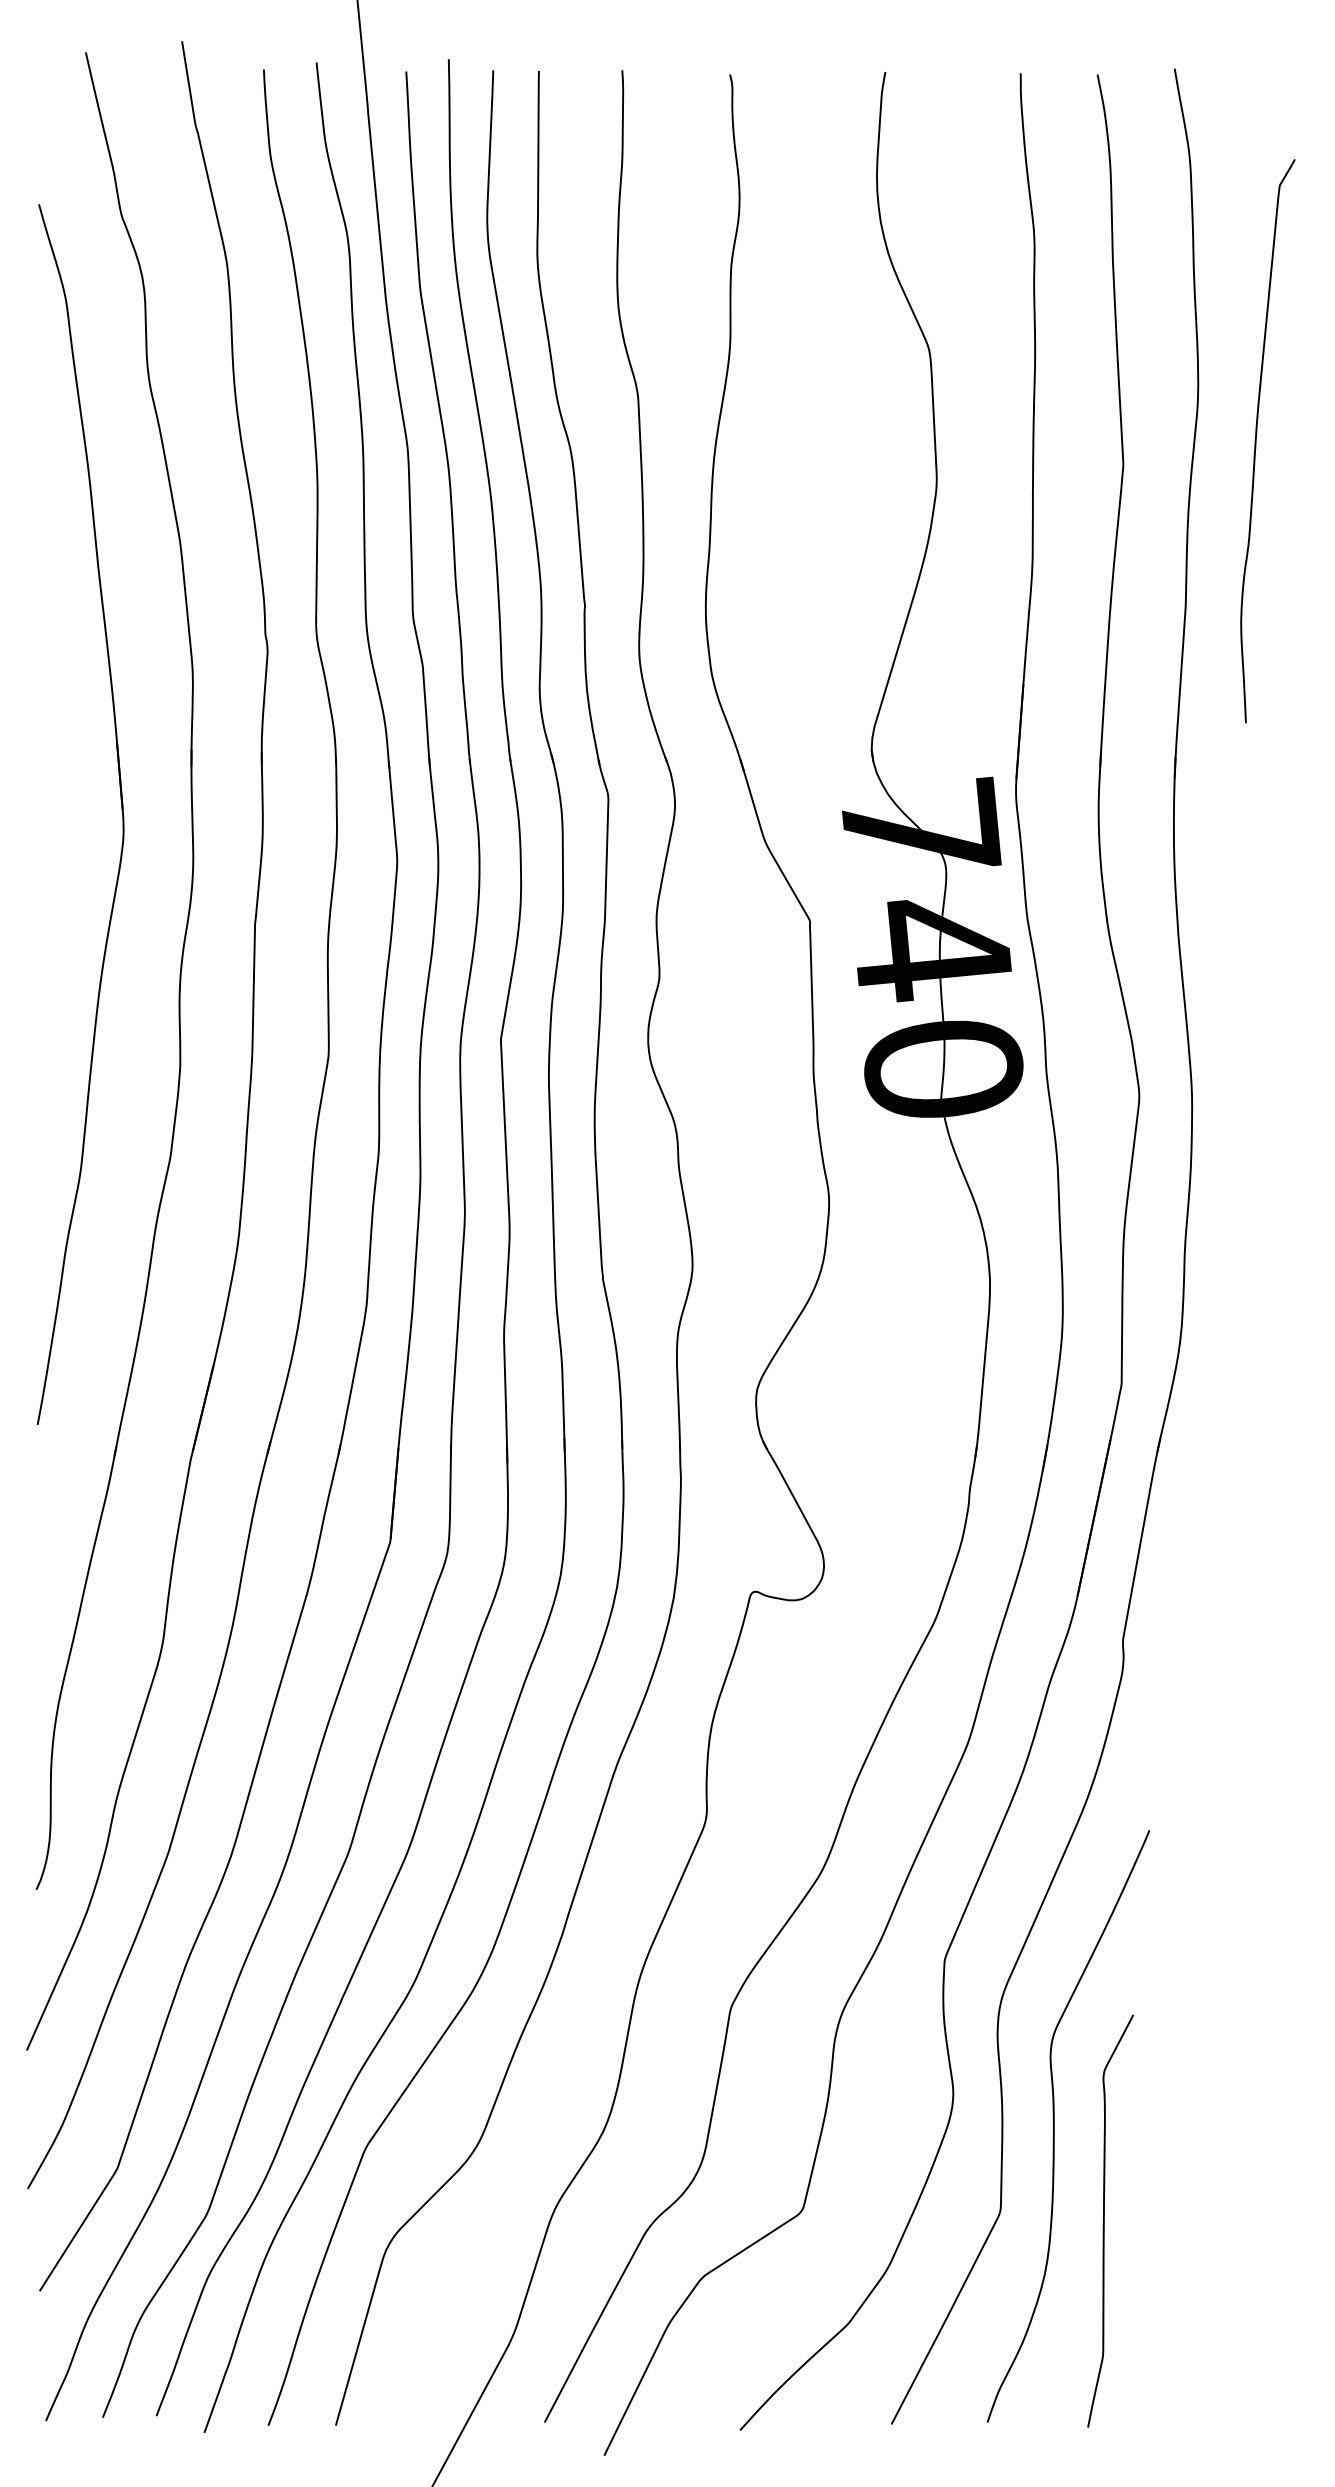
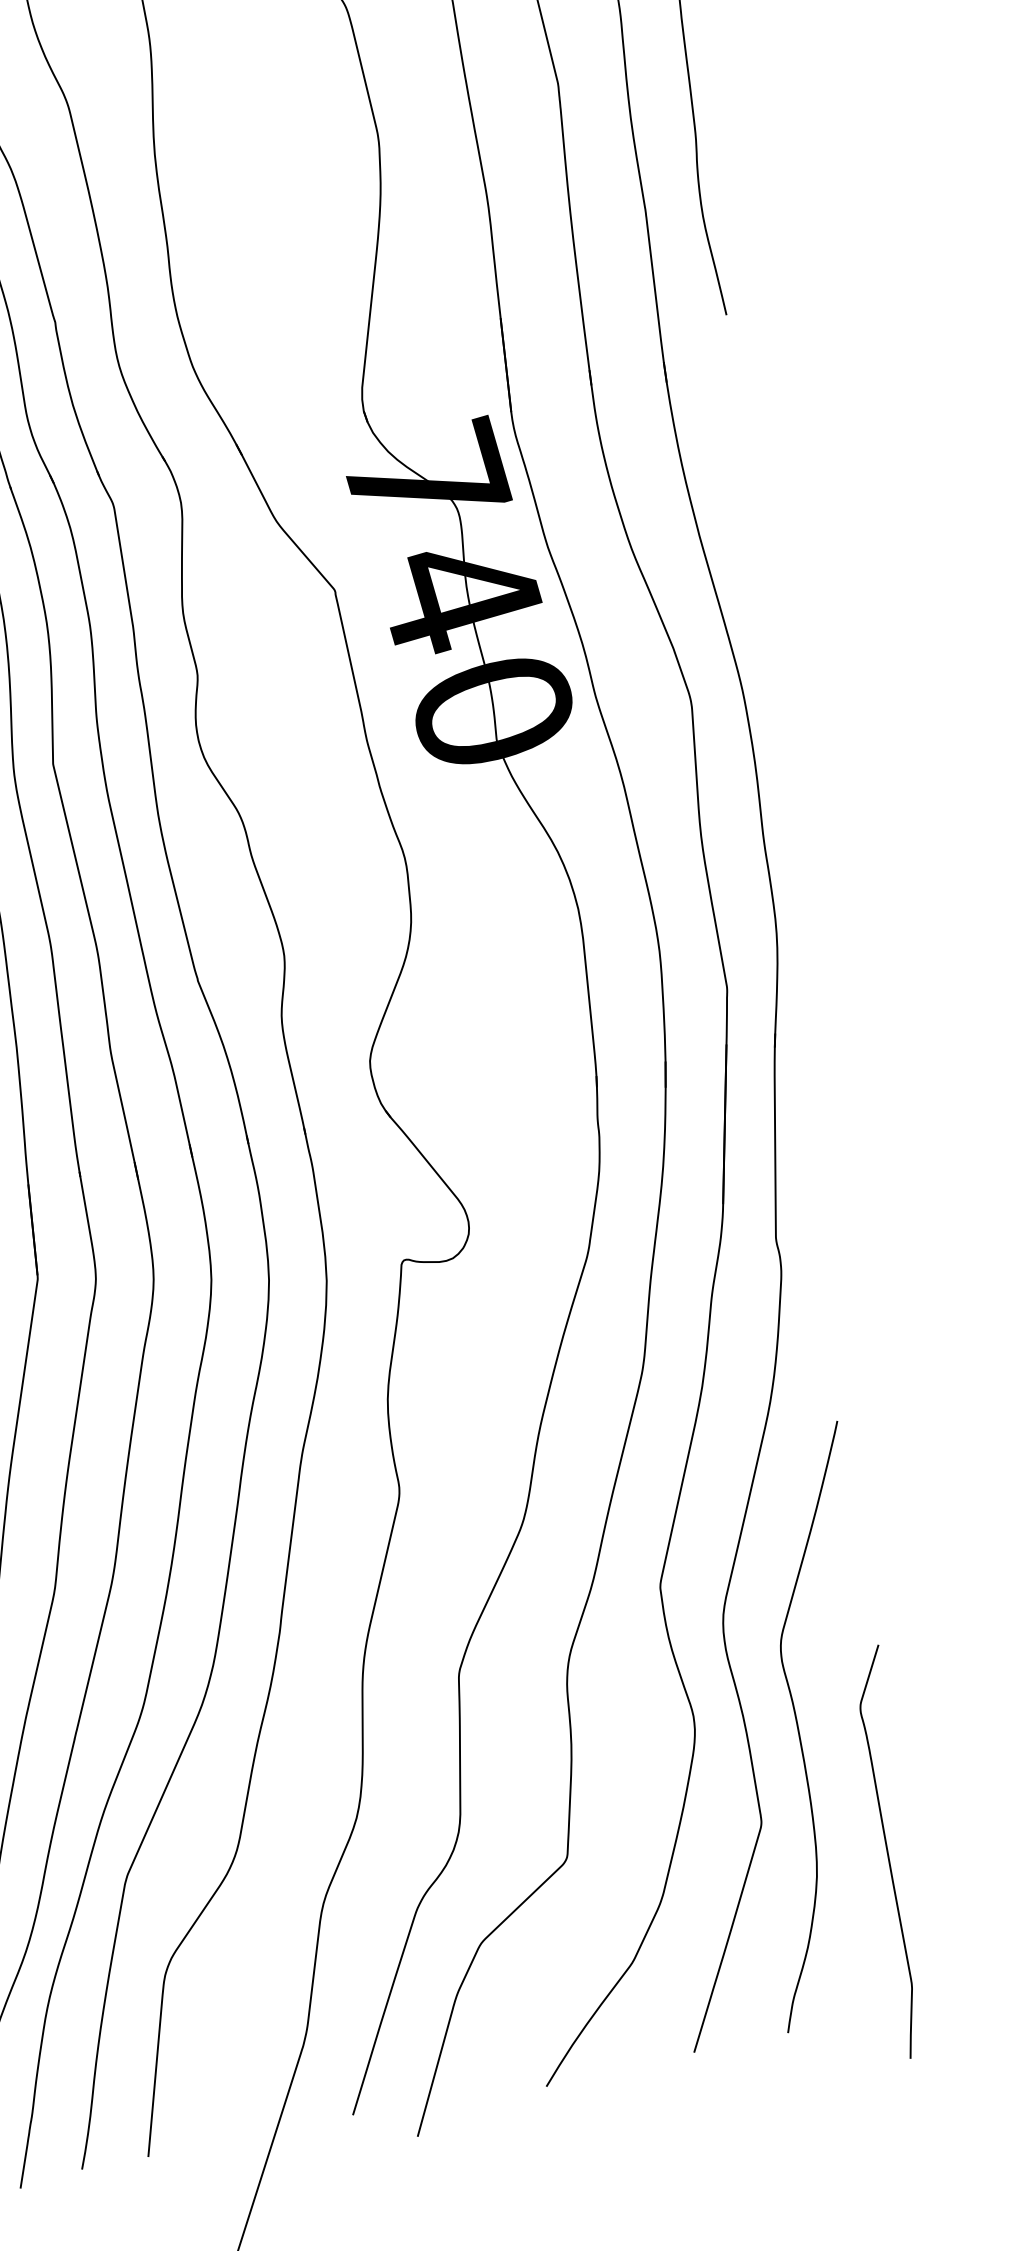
curve: (1104, 2220) -> (888, 1852), moved

